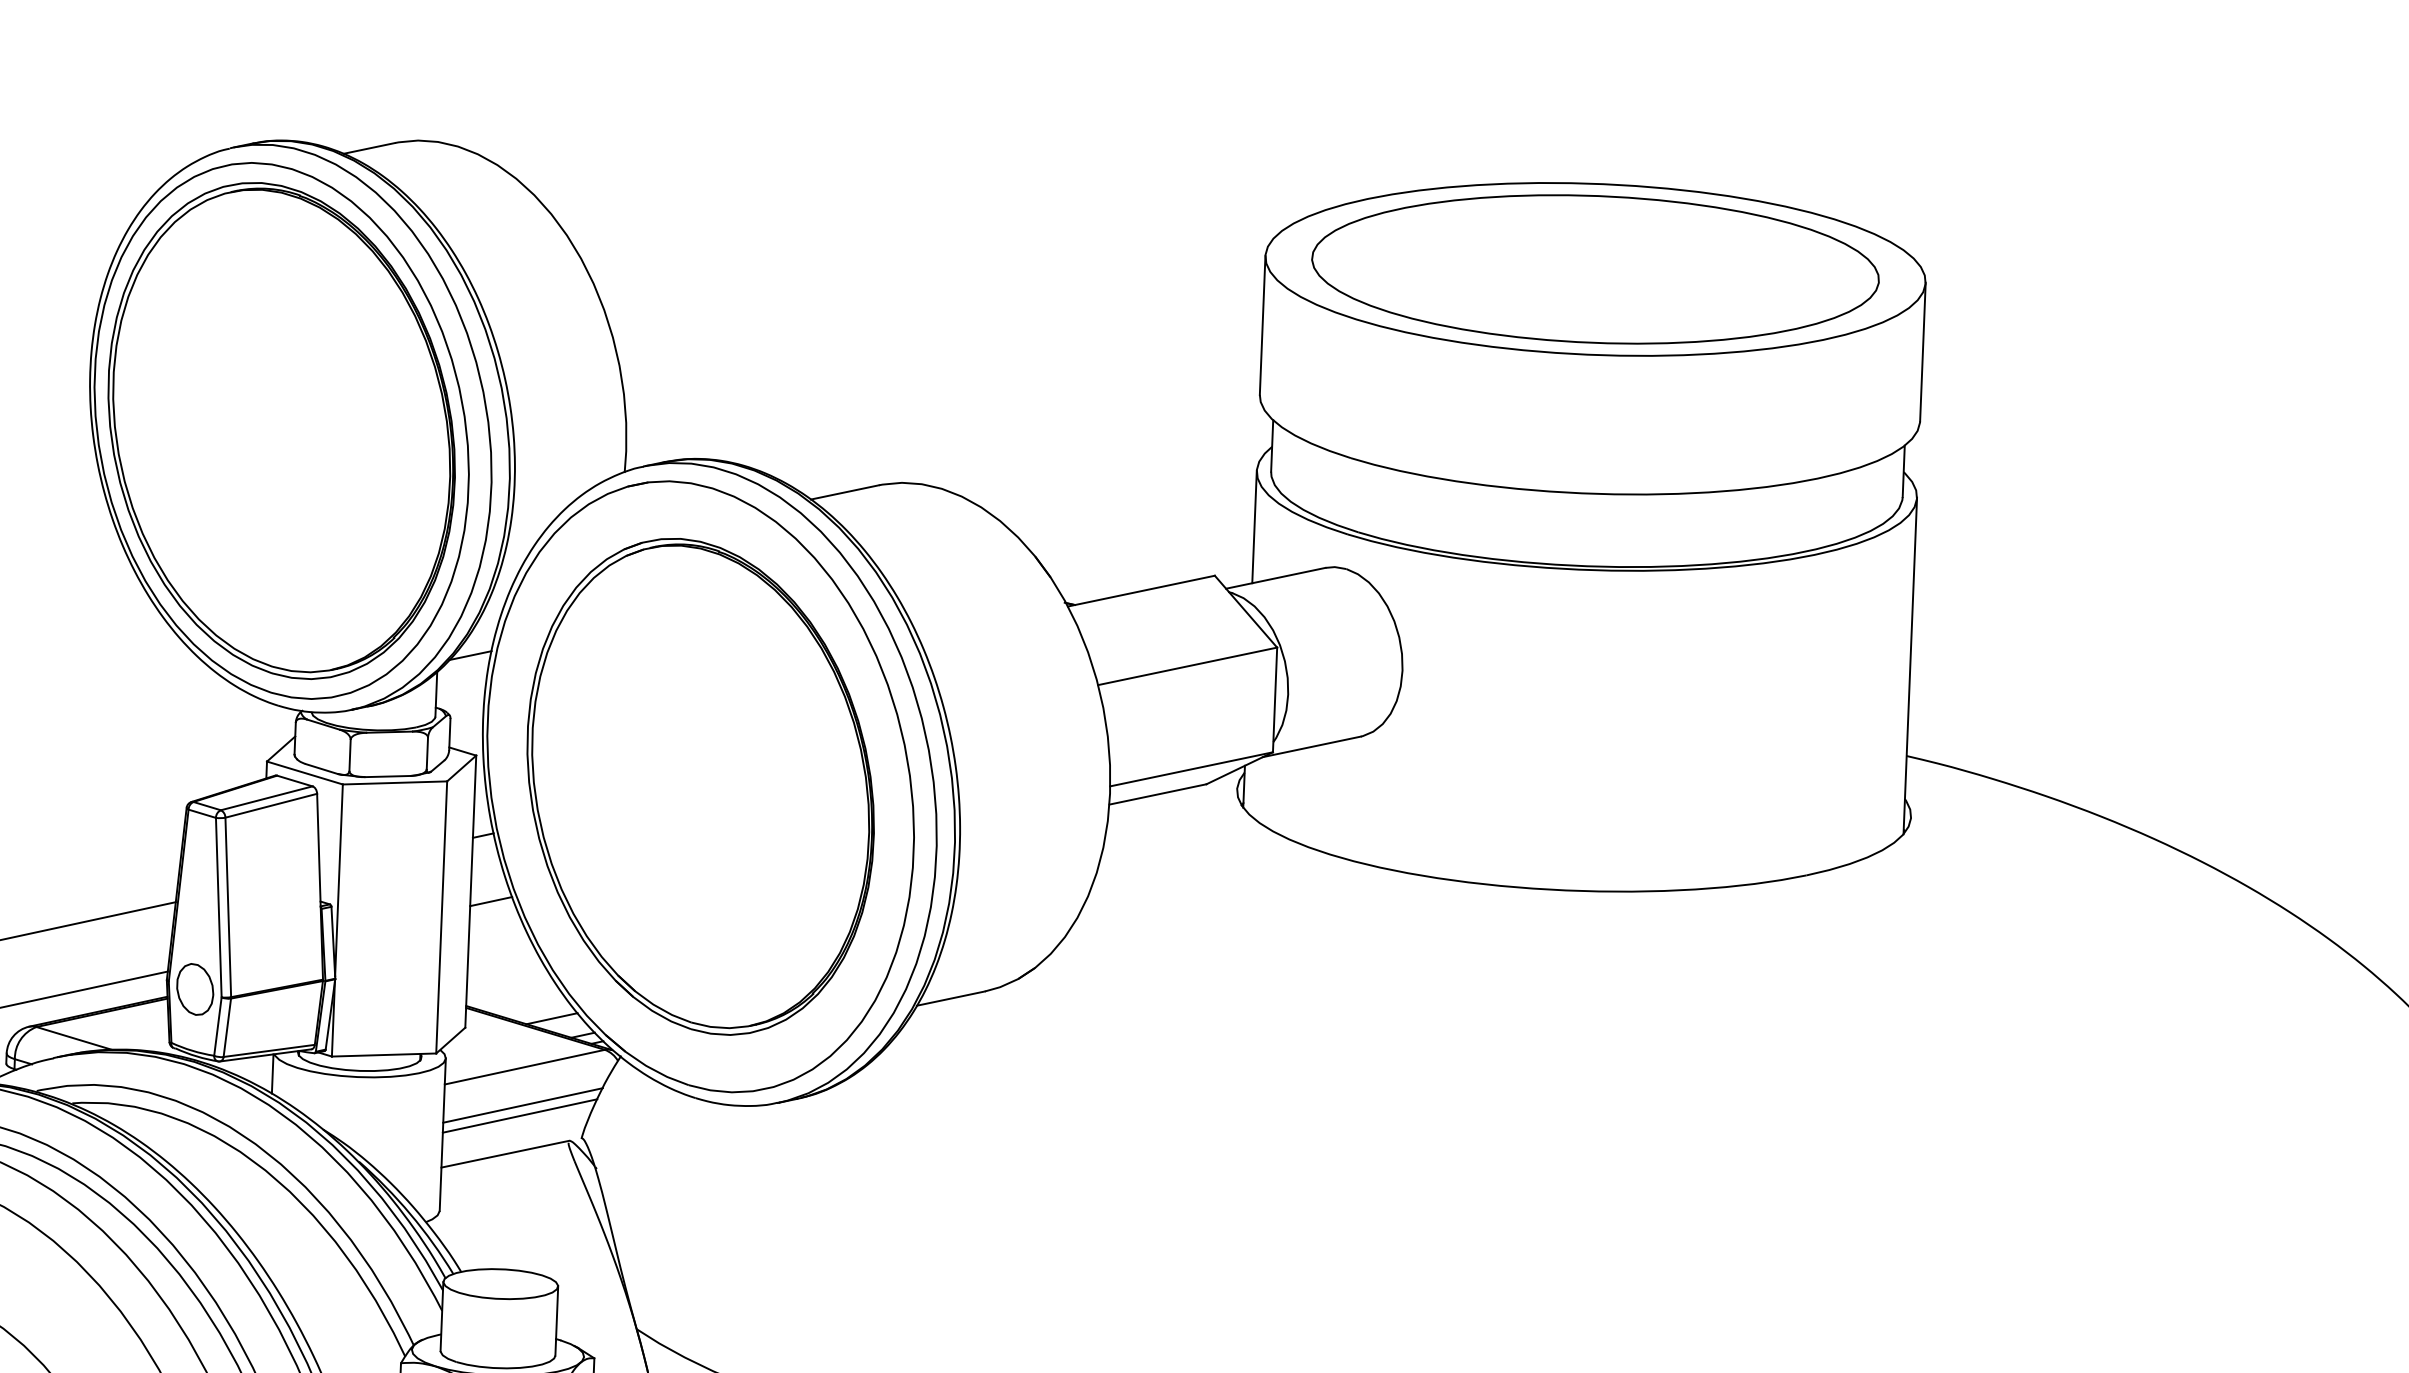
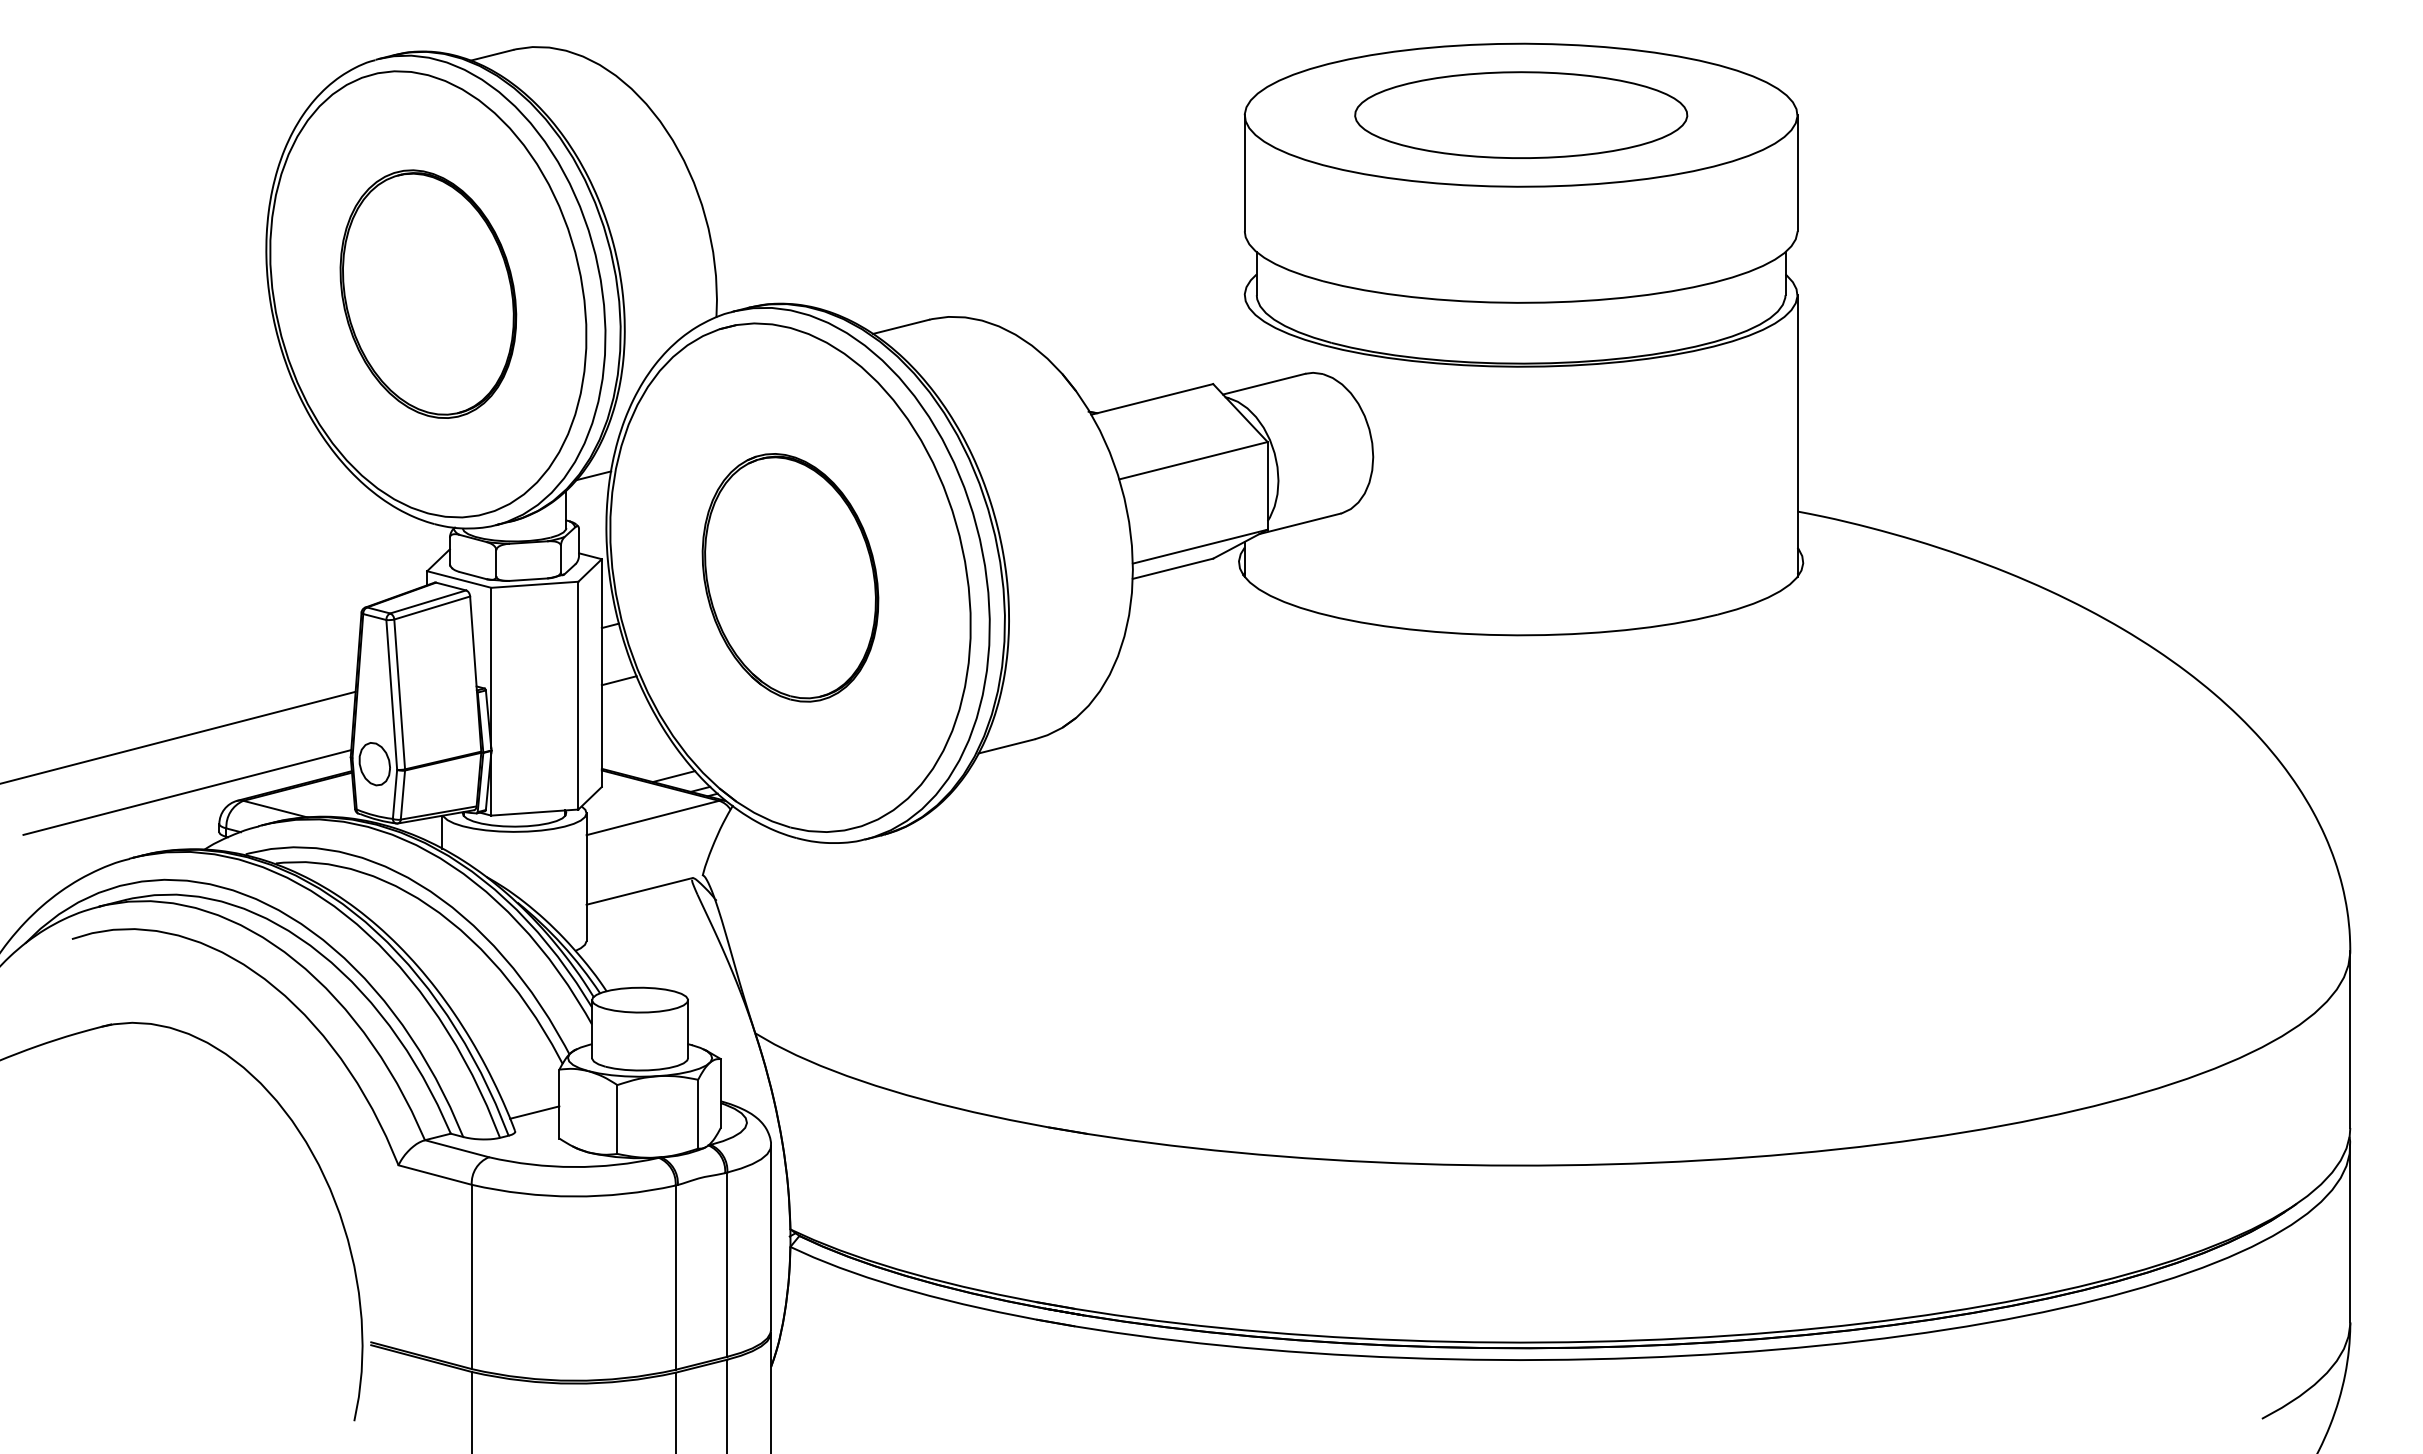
part: (1596, 268) -> (1521, 114), size x0.7
part: (281, 429) -> (428, 293), size x0.6
line: (1254, 527) -> (1244, 342), removed
part: (700, 786) -> (790, 577), size x0.6
line: (522, 1104) -> (652, 849), removed
line: (520, 1115) -> (650, 858), removed

